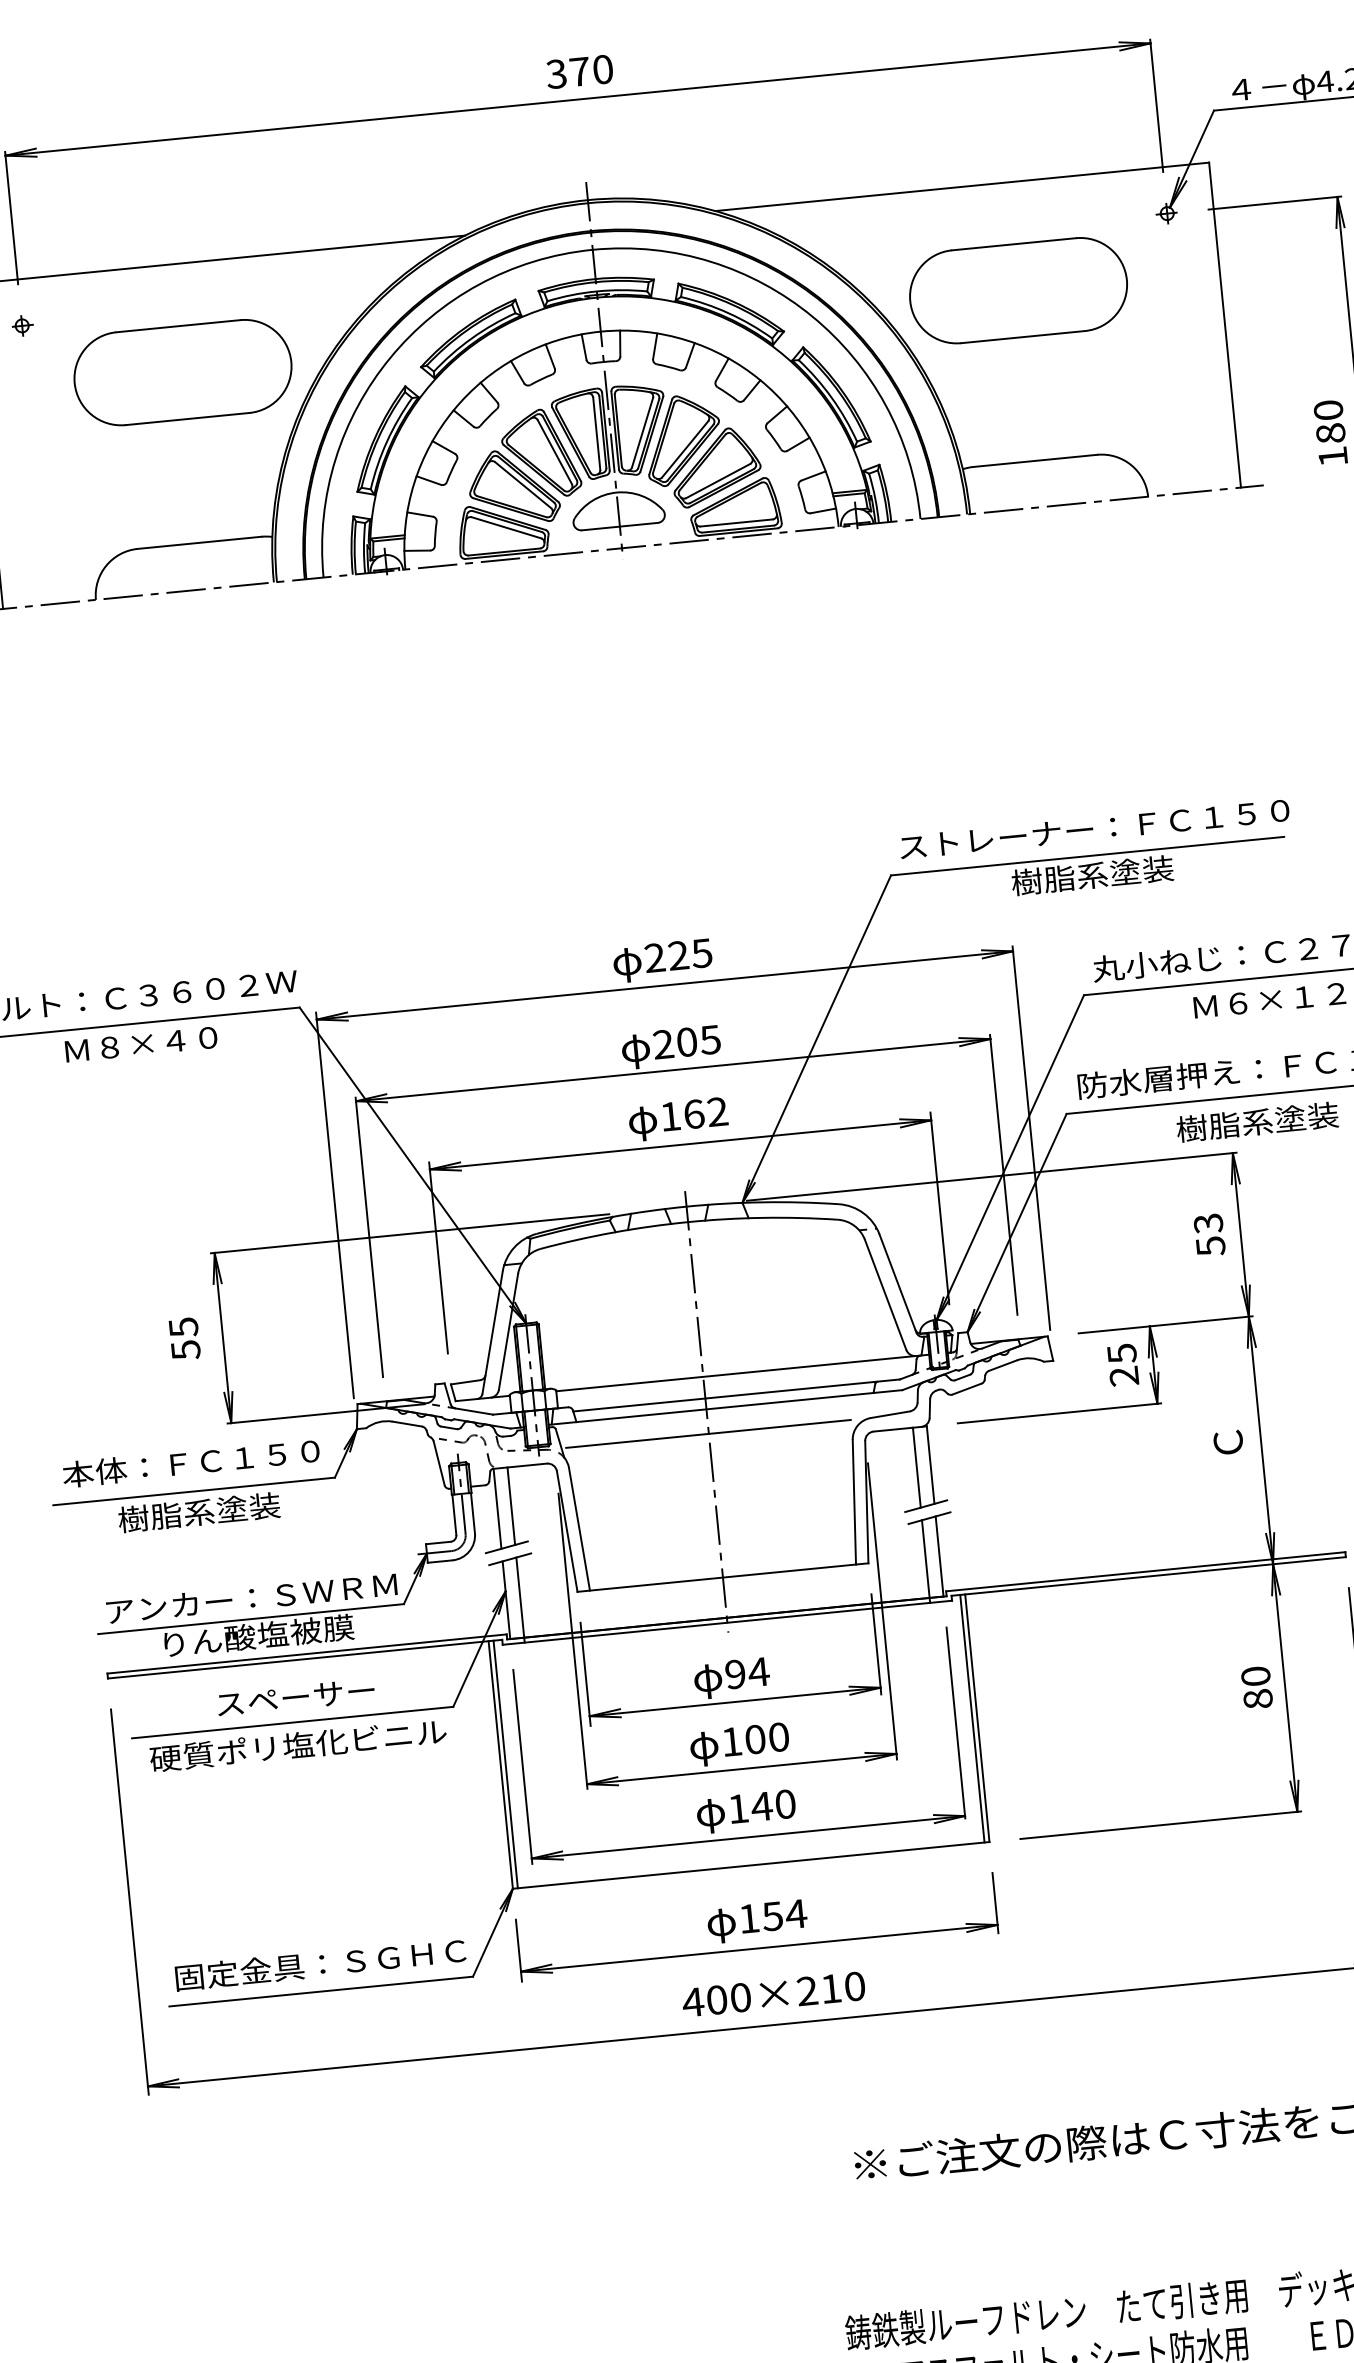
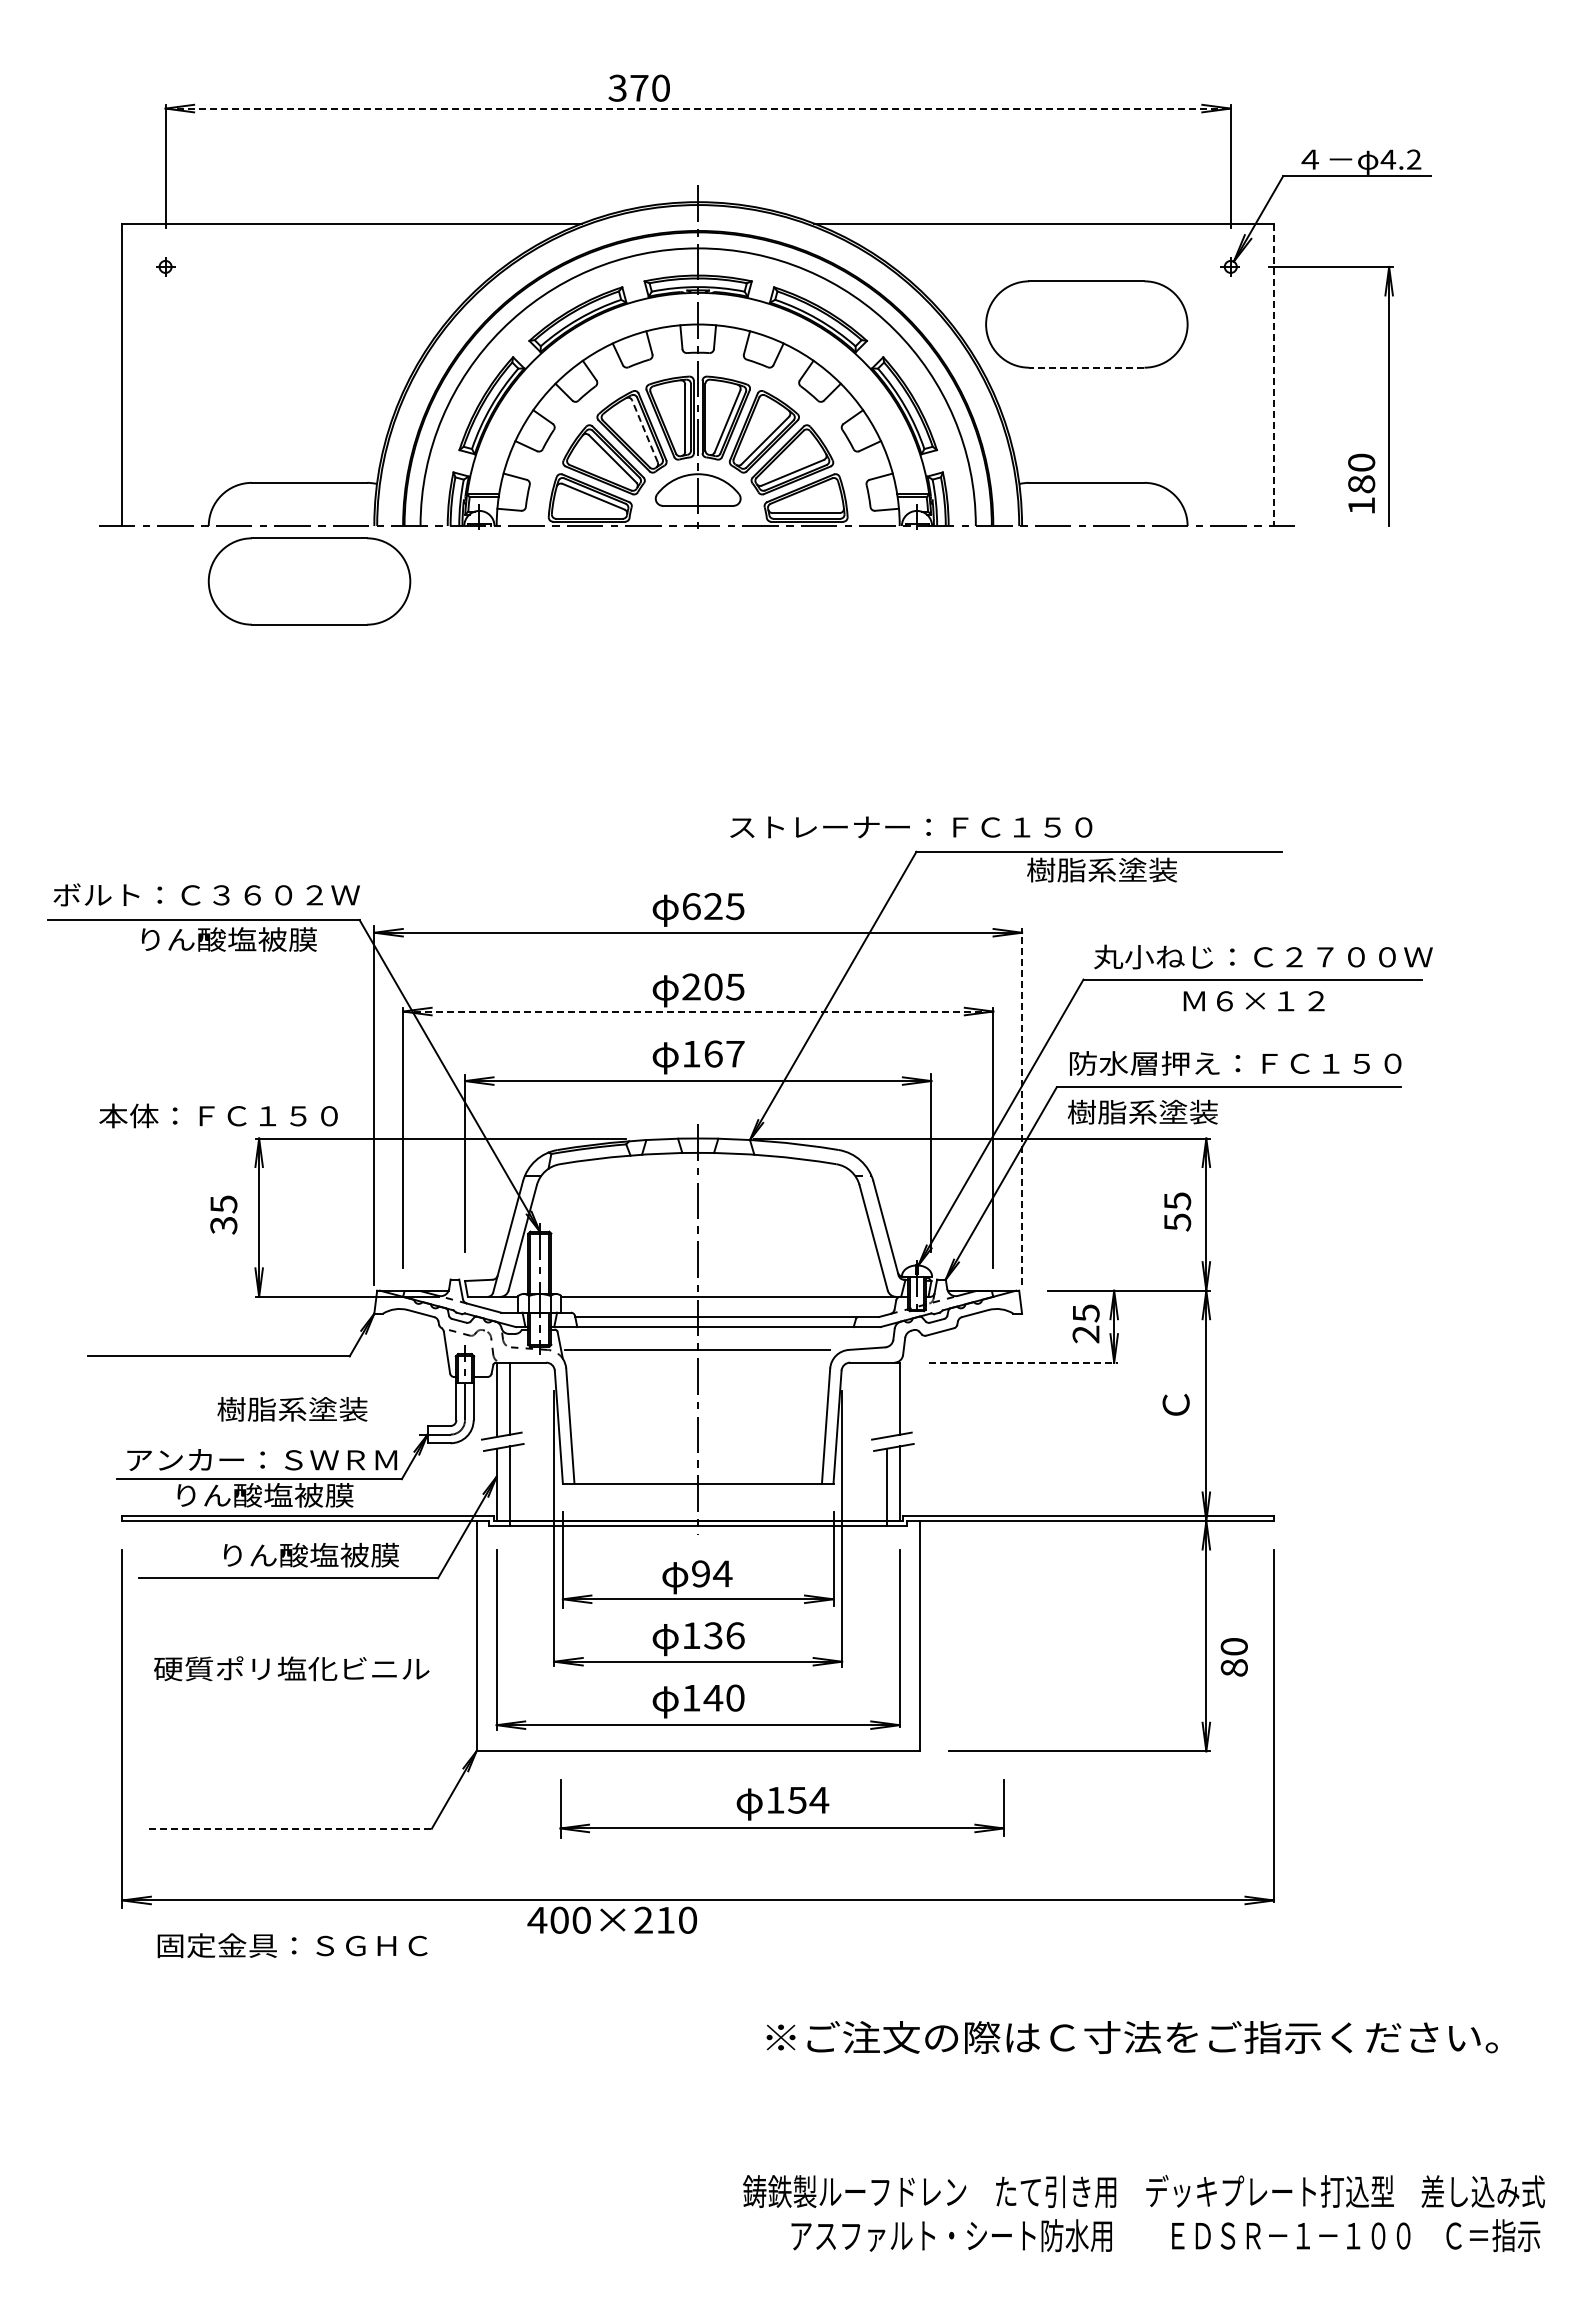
text: (578, 71) -> (638, 87), moved
line: (578, 99) -> (698, 108), solid -> dashed
line: (1224, 325) -> (1273, 375), solid -> dashed
line: (1022, 336) -> (1086, 367), solid -> dashed
part: (182, 372) -> (309, 581), moved
line: (554, 452) -> (644, 431), solid -> dashed
text: (1094, 829) -> (911, 827), moved
text: (654, 957) -> (691, 906), 225 -> 625
text: (160, 1042) -> (228, 939), Ｍ８×４０ -> りん酸塩被膜
line: (673, 1070) -> (698, 1011), solid -> dashed
text: (717, 1111) -> (735, 1053), 162 -> 167
text: (1257, 1121) -> (1142, 1111), moved
line: (1031, 1138) -> (1022, 1106), solid -> dashed
text: (1208, 1222) -> (1177, 1200), 53 -> 55
text: (185, 1350) -> (223, 1225), 55 -> 35
line: (1059, 1413) -> (1023, 1362), solid -> dashed
text: (191, 1462) -> (218, 1115), moved
line: (916, 1467) -> (886, 1399), removed
text: (199, 1512) -> (292, 1409), moved
text: (1256, 1688) -> (1233, 1657), moved
text: (312, 1694) -> (309, 1554), スペーサー -> りん酸塩被膜
line: (972, 1719) -> (915, 1636), removed
text: (767, 1738) -> (724, 1635), 100 -> 136
text: (298, 1745) -> (291, 1668), moved
line: (506, 1764) -> (481, 1636), removed
part: (756, 1926) -> (781, 1808), moved
text: (320, 1964) -> (292, 1945), moved
line: (322, 1991) -> (291, 1828), solid -> dashed
text: (773, 1993) -> (612, 1919), moved

